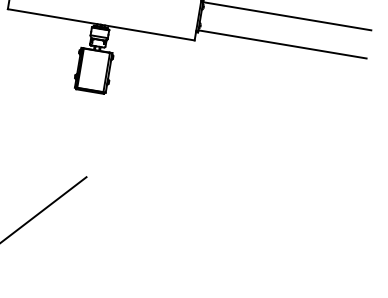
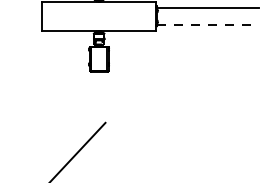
line: (283, 43) -> (208, 24), solid -> dashed

